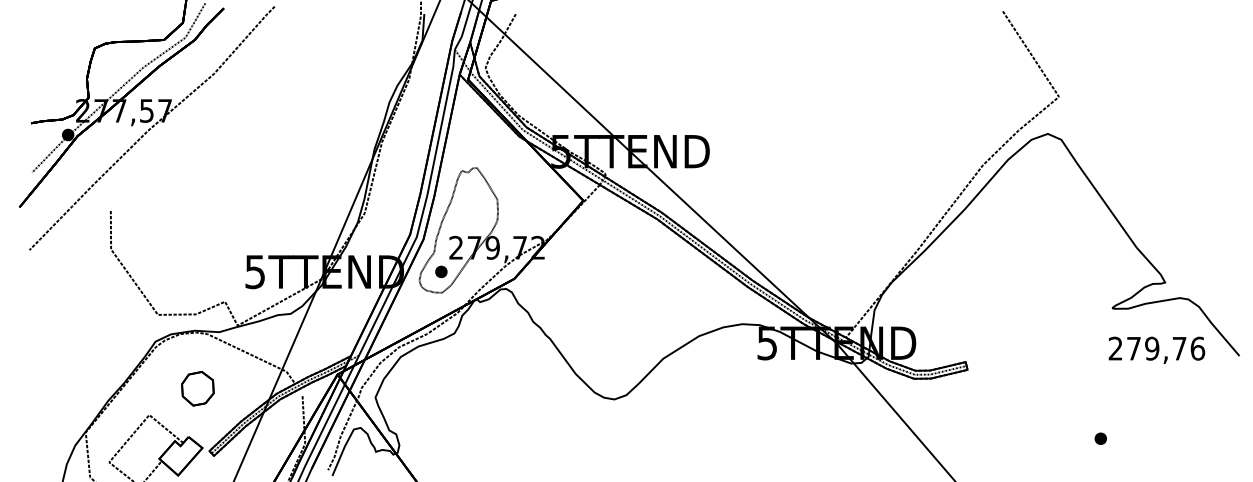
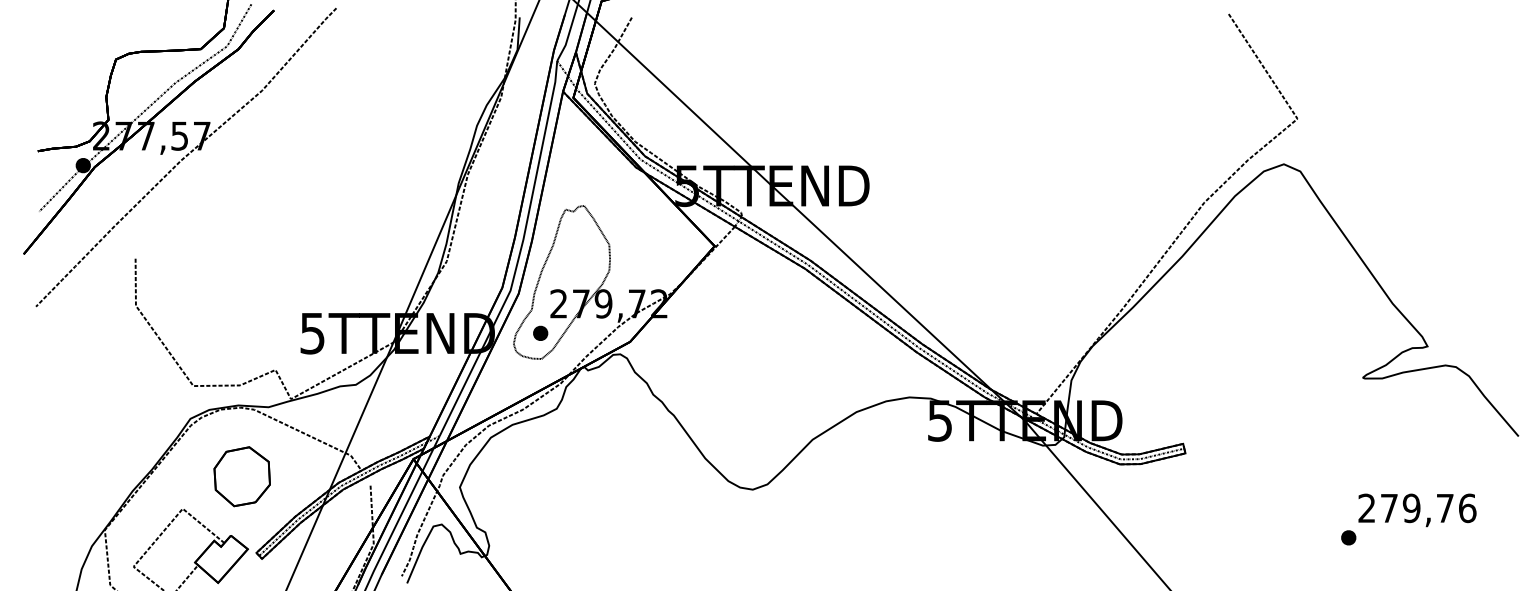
text: (1156, 349) -> (1416, 509), moved
part: (197, 388) -> (241, 476), size x1.43

